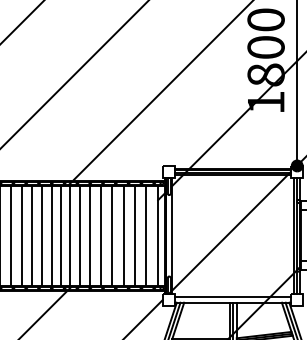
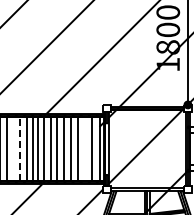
line: (21, 234) -> (13, 148), removed
line: (135, 234) -> (85, 148), removed
line: (32, 236) -> (20, 149), solid -> dashed

